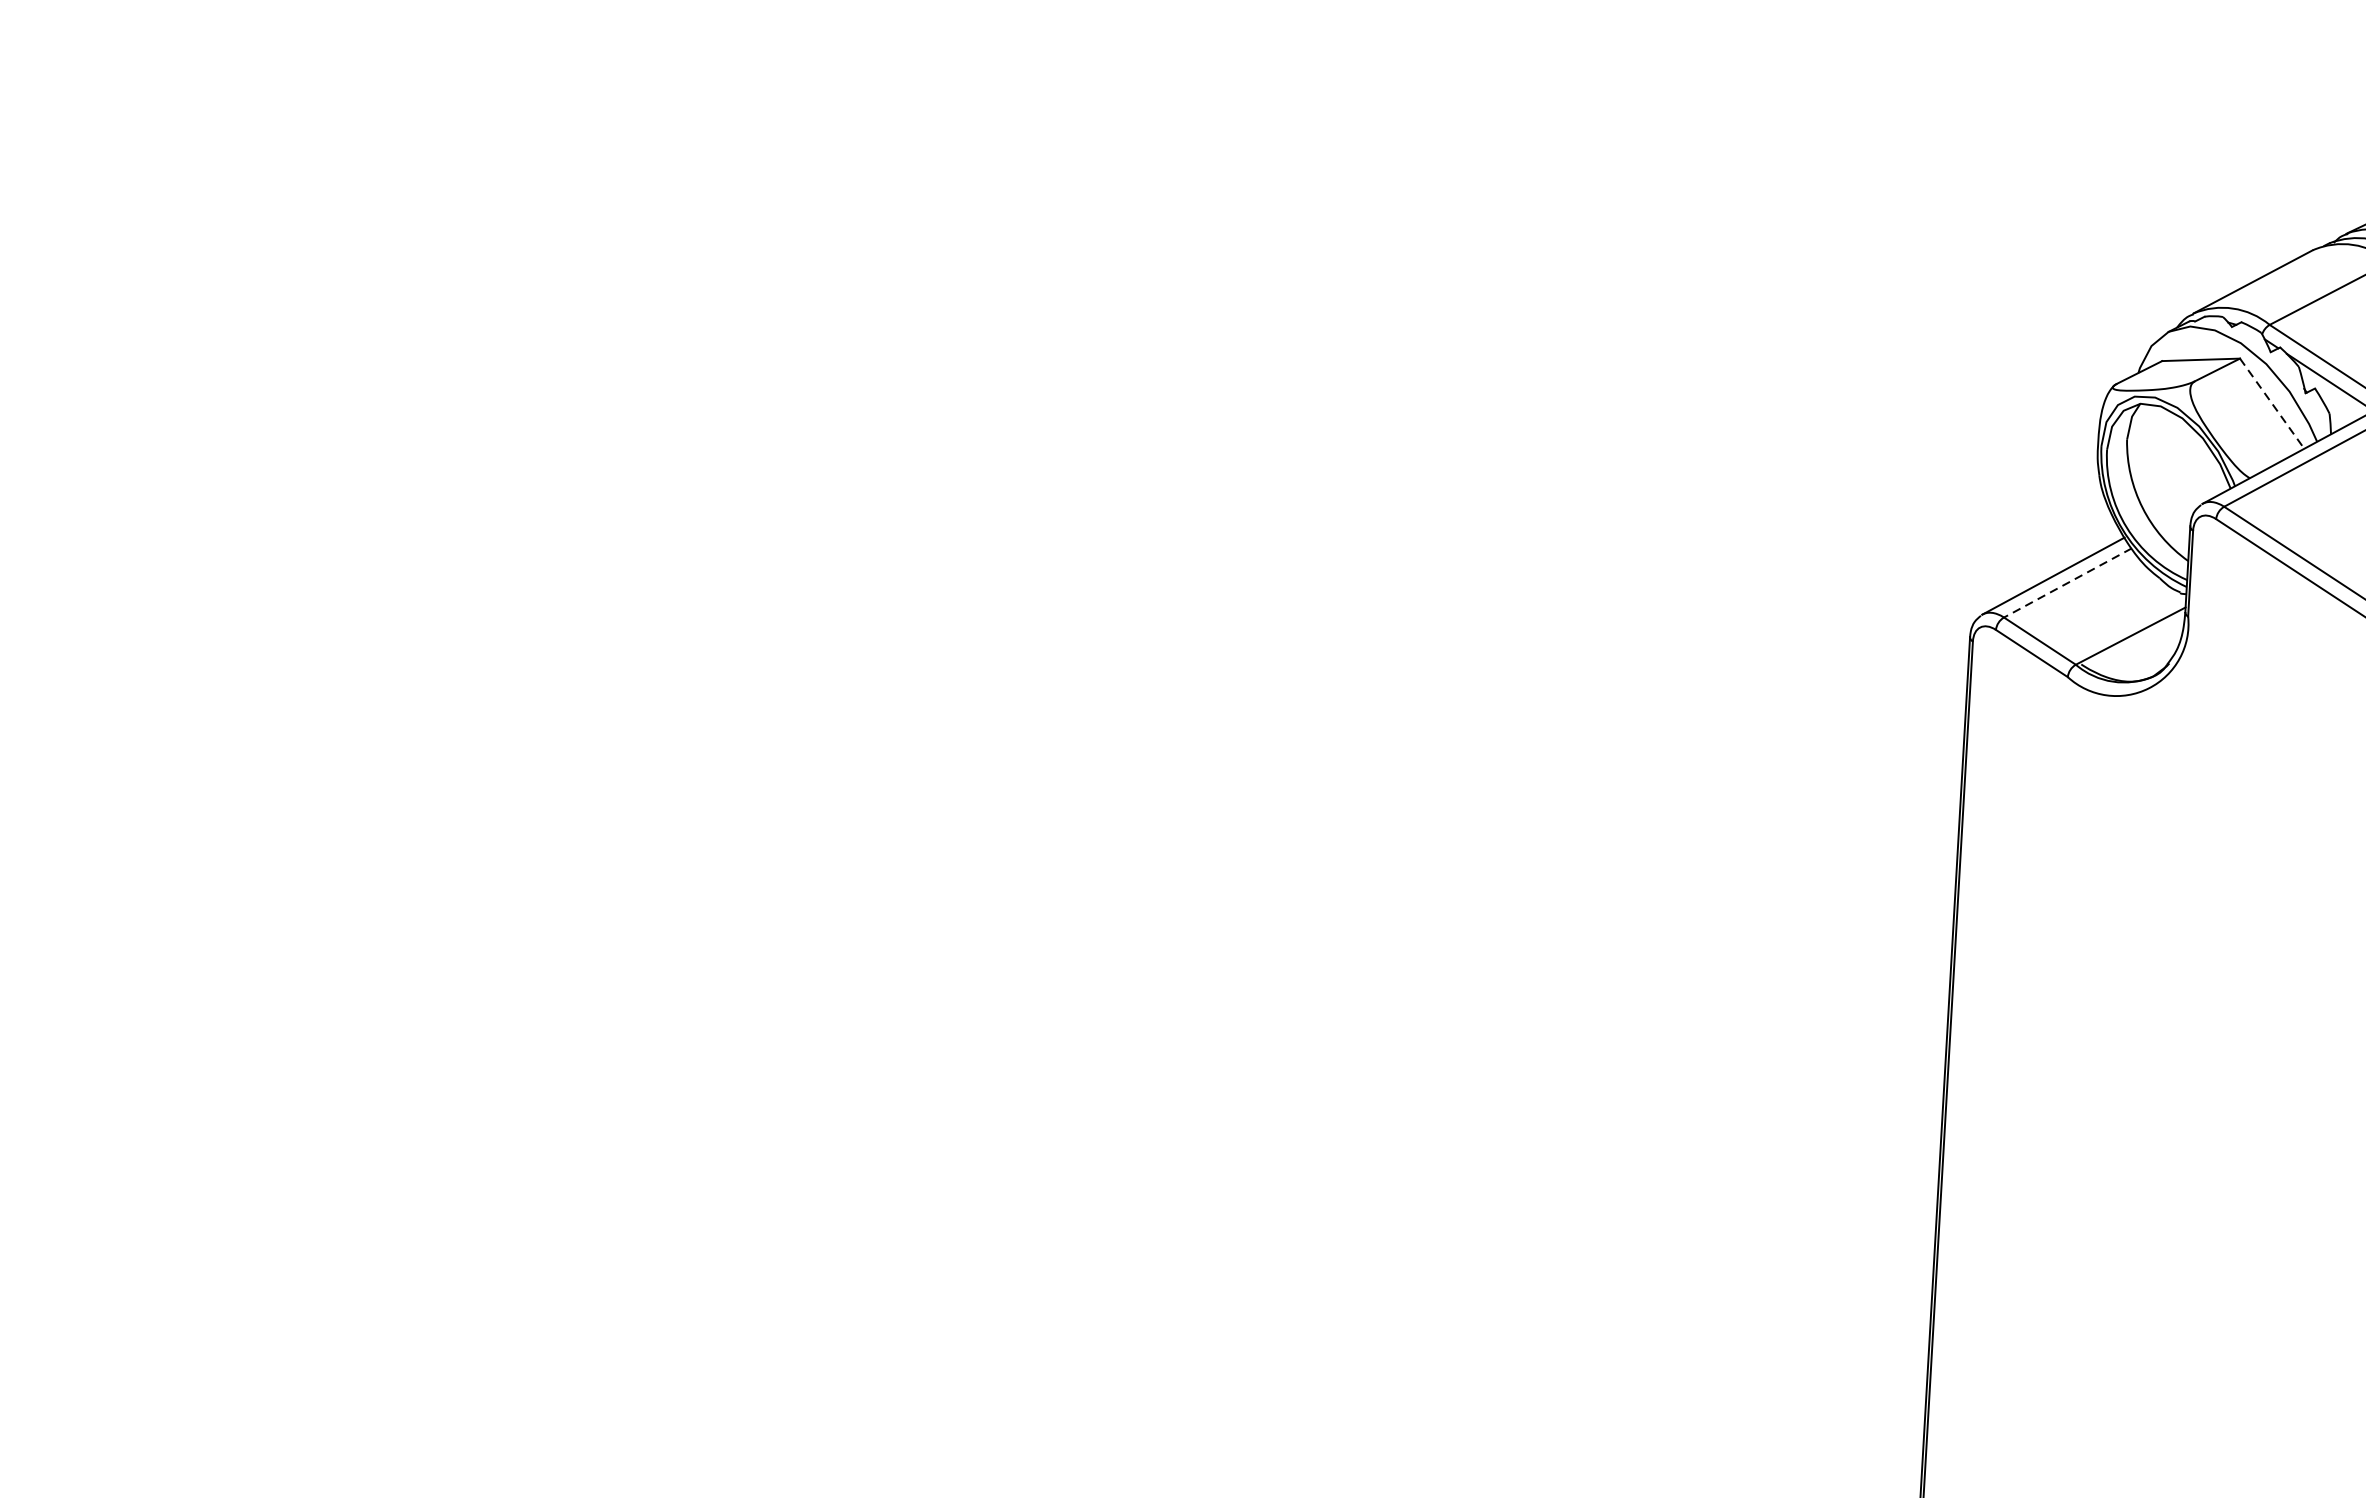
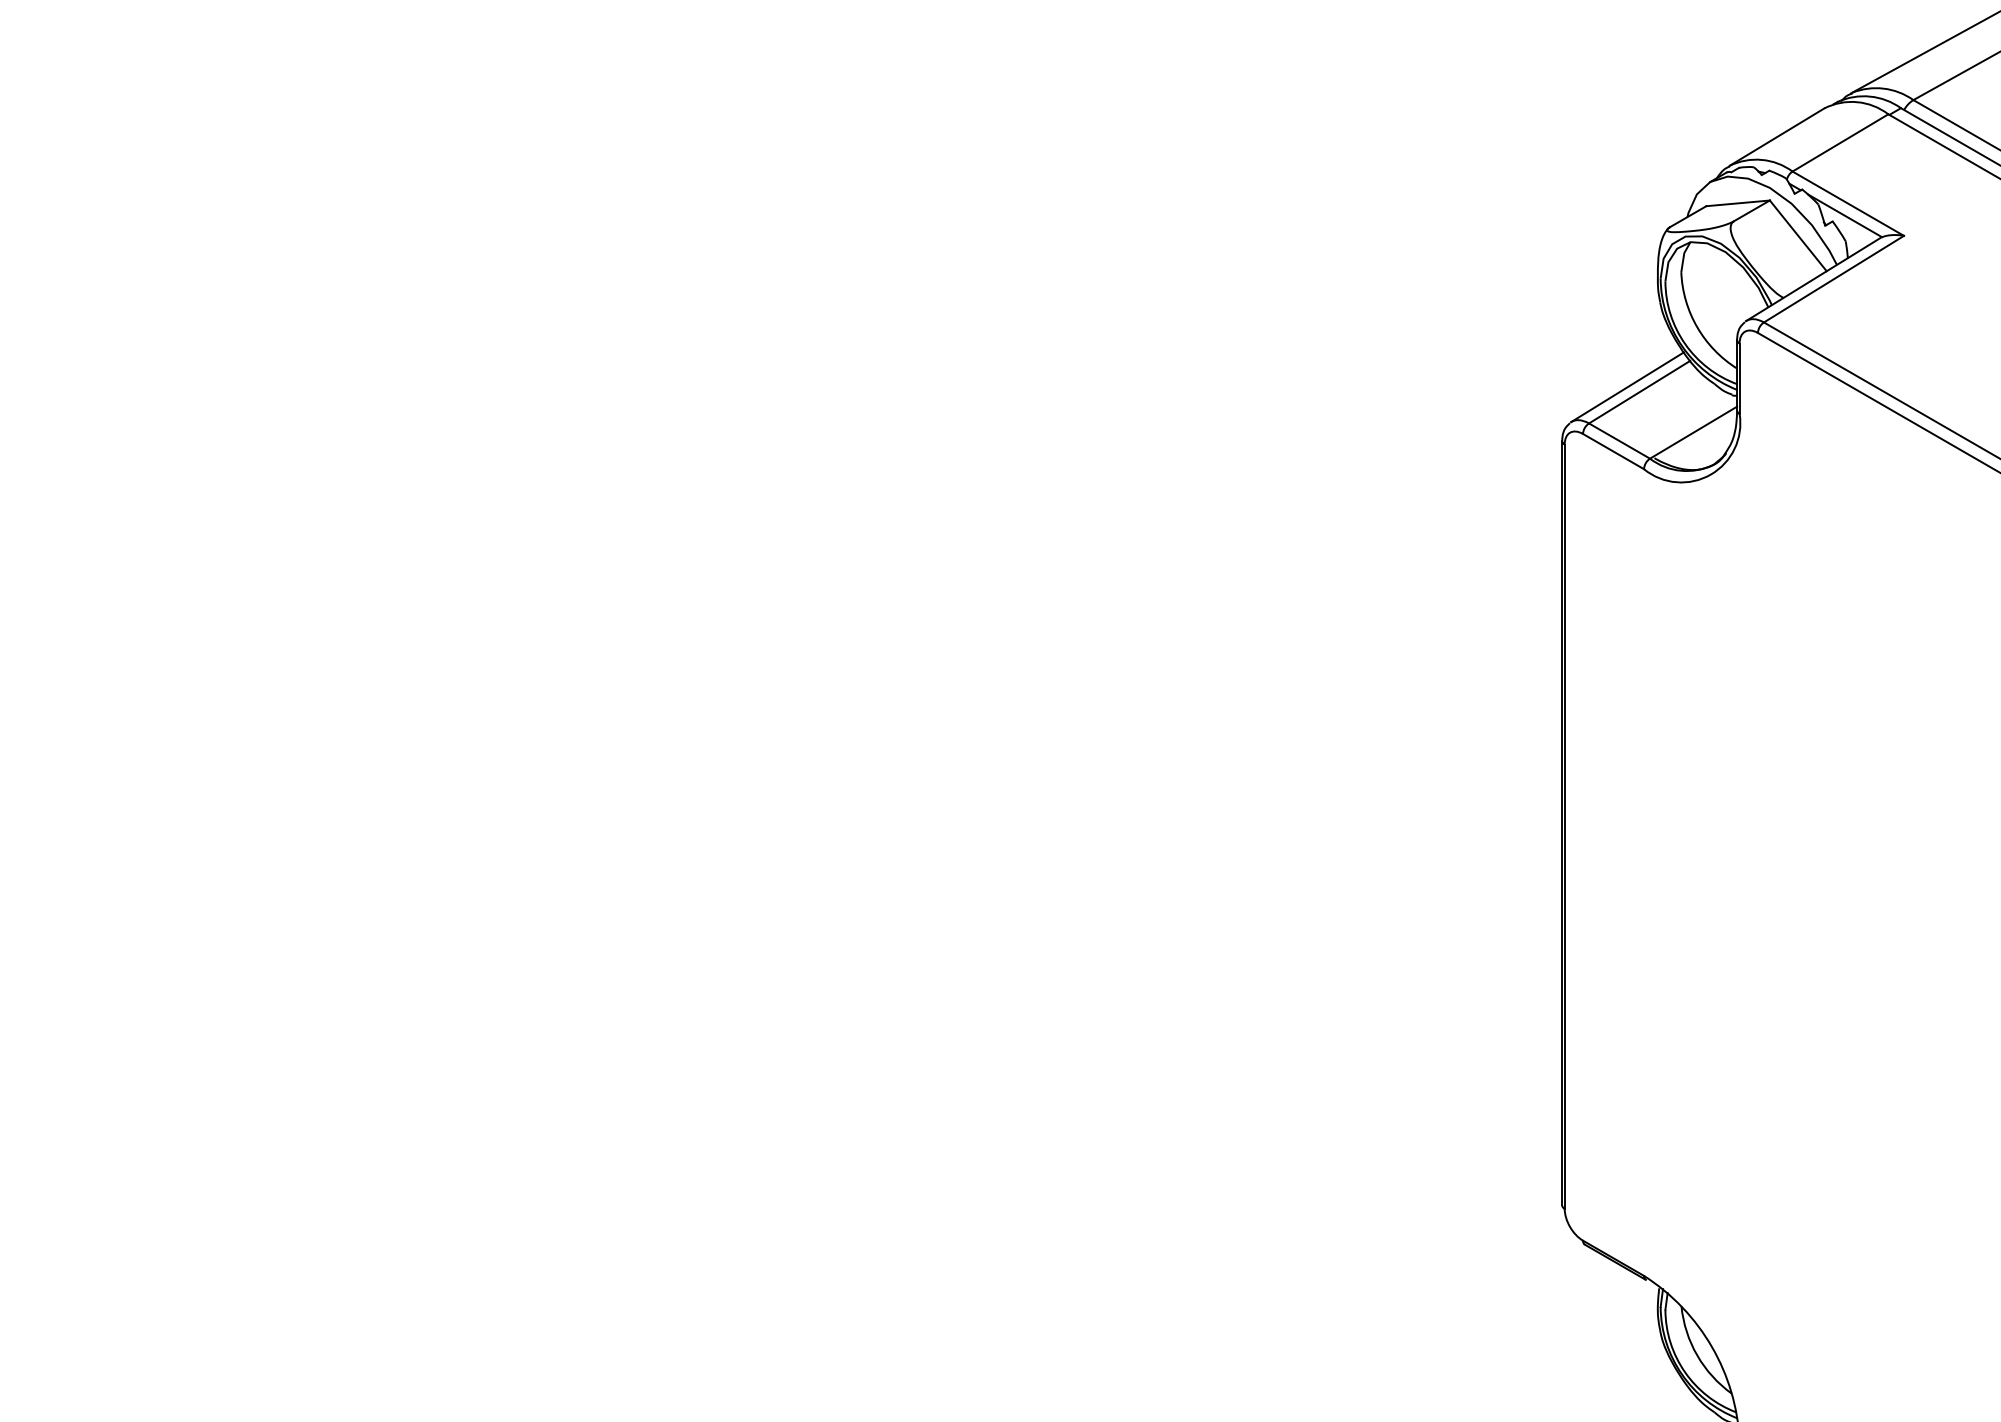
line: (2272, 404) -> (1798, 236), dashed -> solid
line: (2067, 583) -> (1639, 392), dashed -> solid

